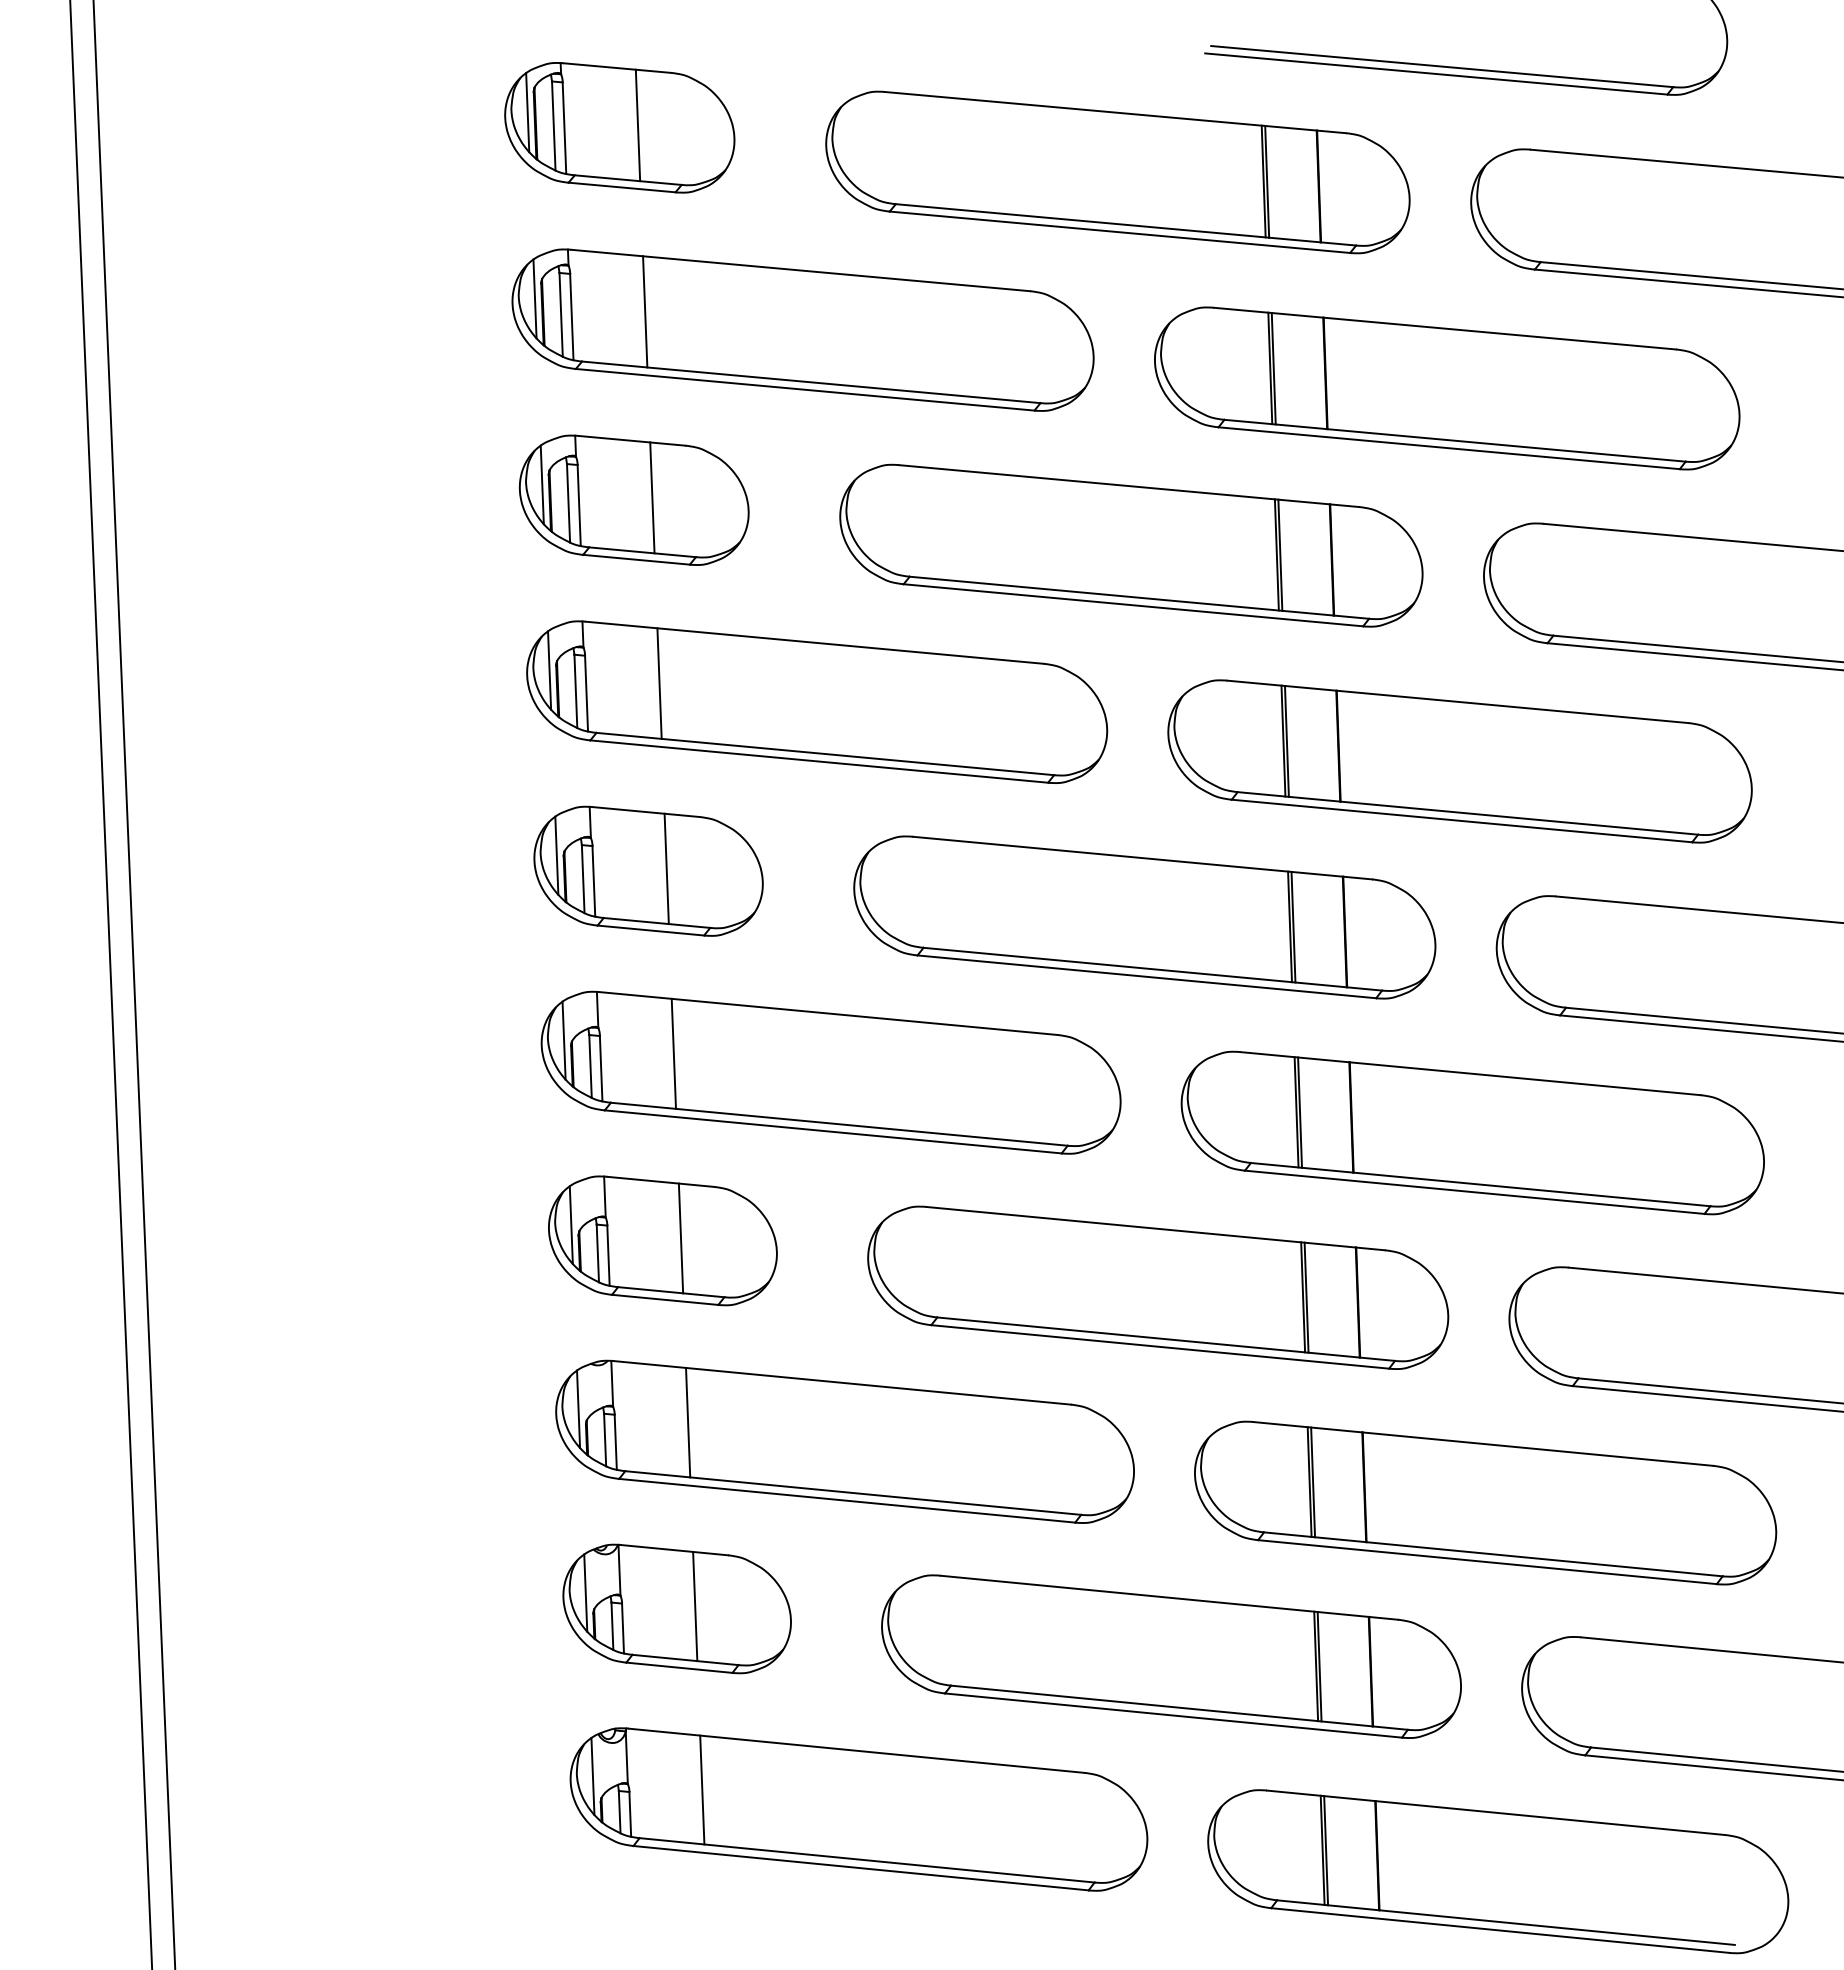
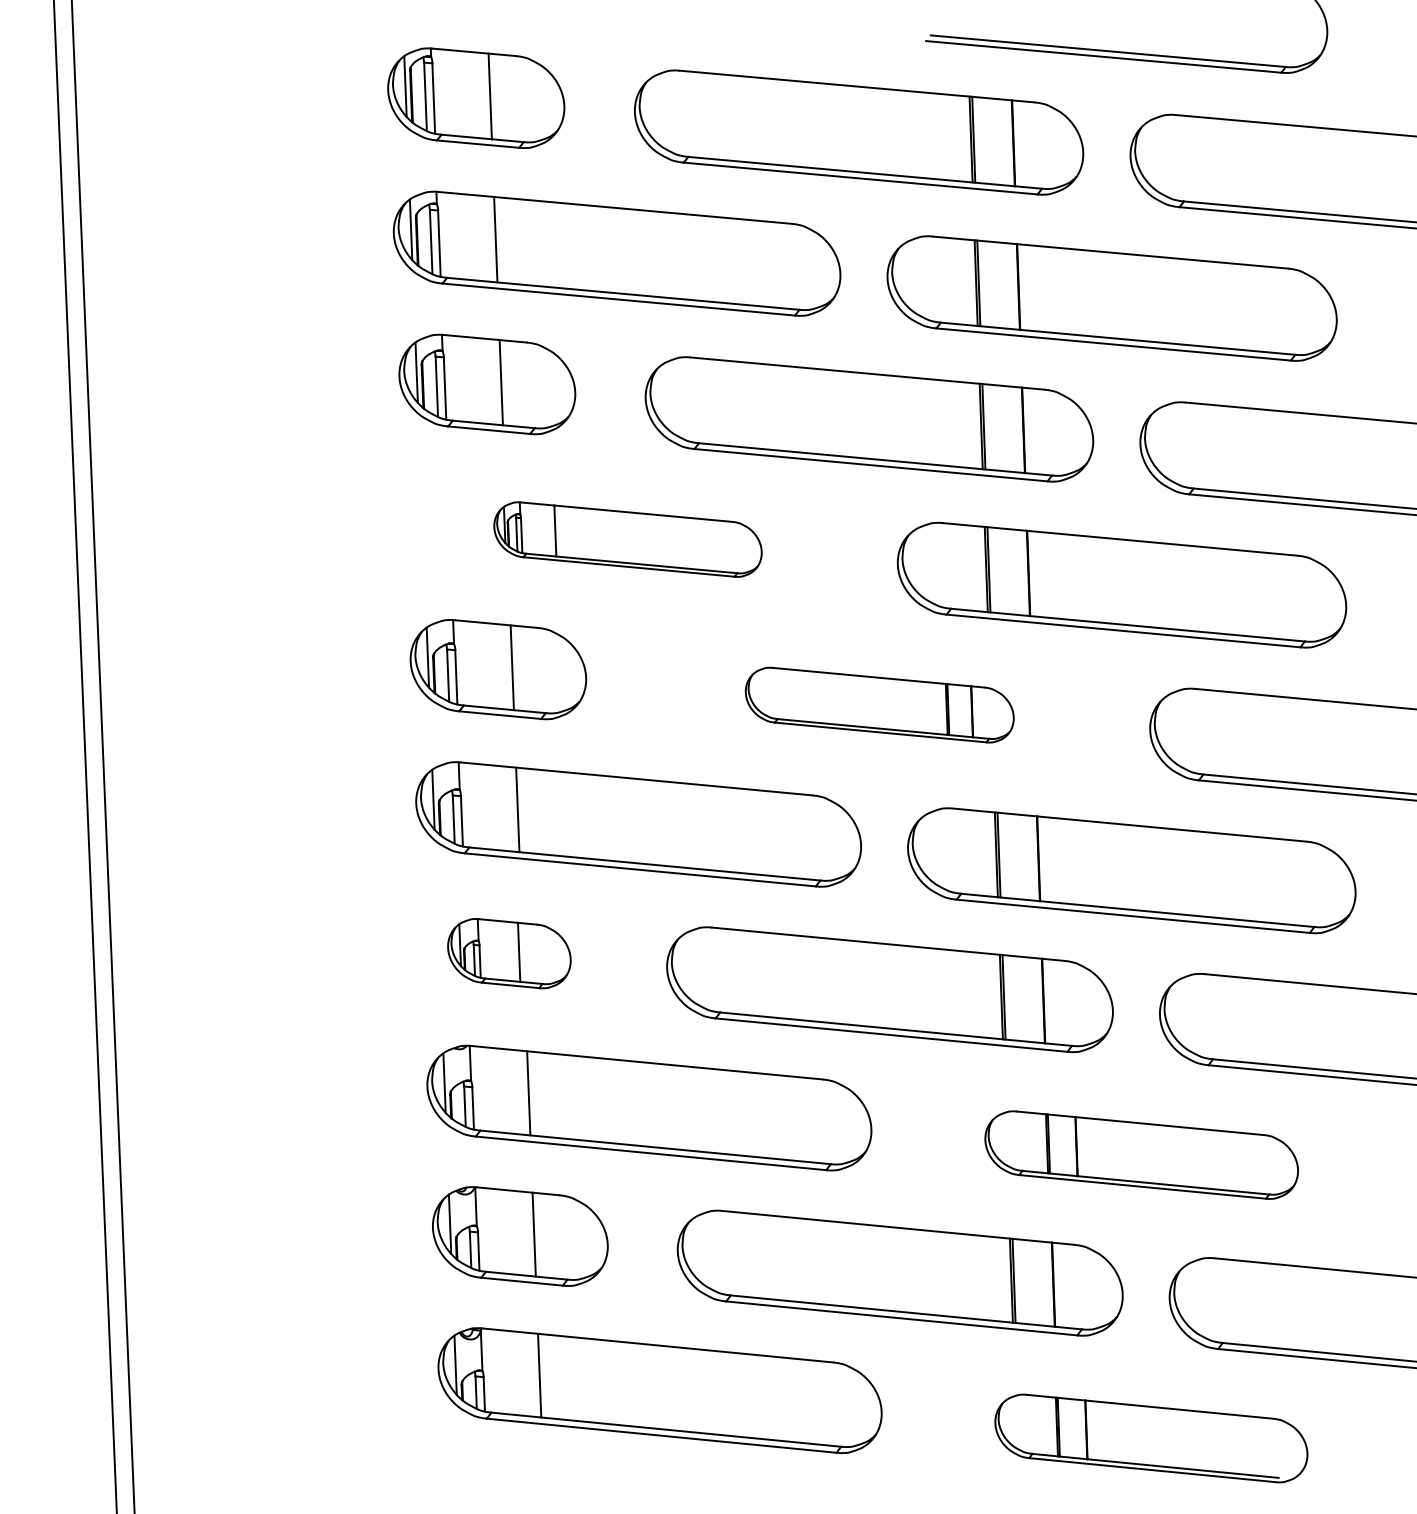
part: (817, 701) -> (628, 539), size x0.6
part: (1144, 917) -> (879, 705), size x0.6
part: (662, 1240) -> (509, 953), size x0.7
part: (1485, 1502) -> (1141, 1154), size x0.7
part: (1498, 1871) -> (1151, 1438), size x0.7

